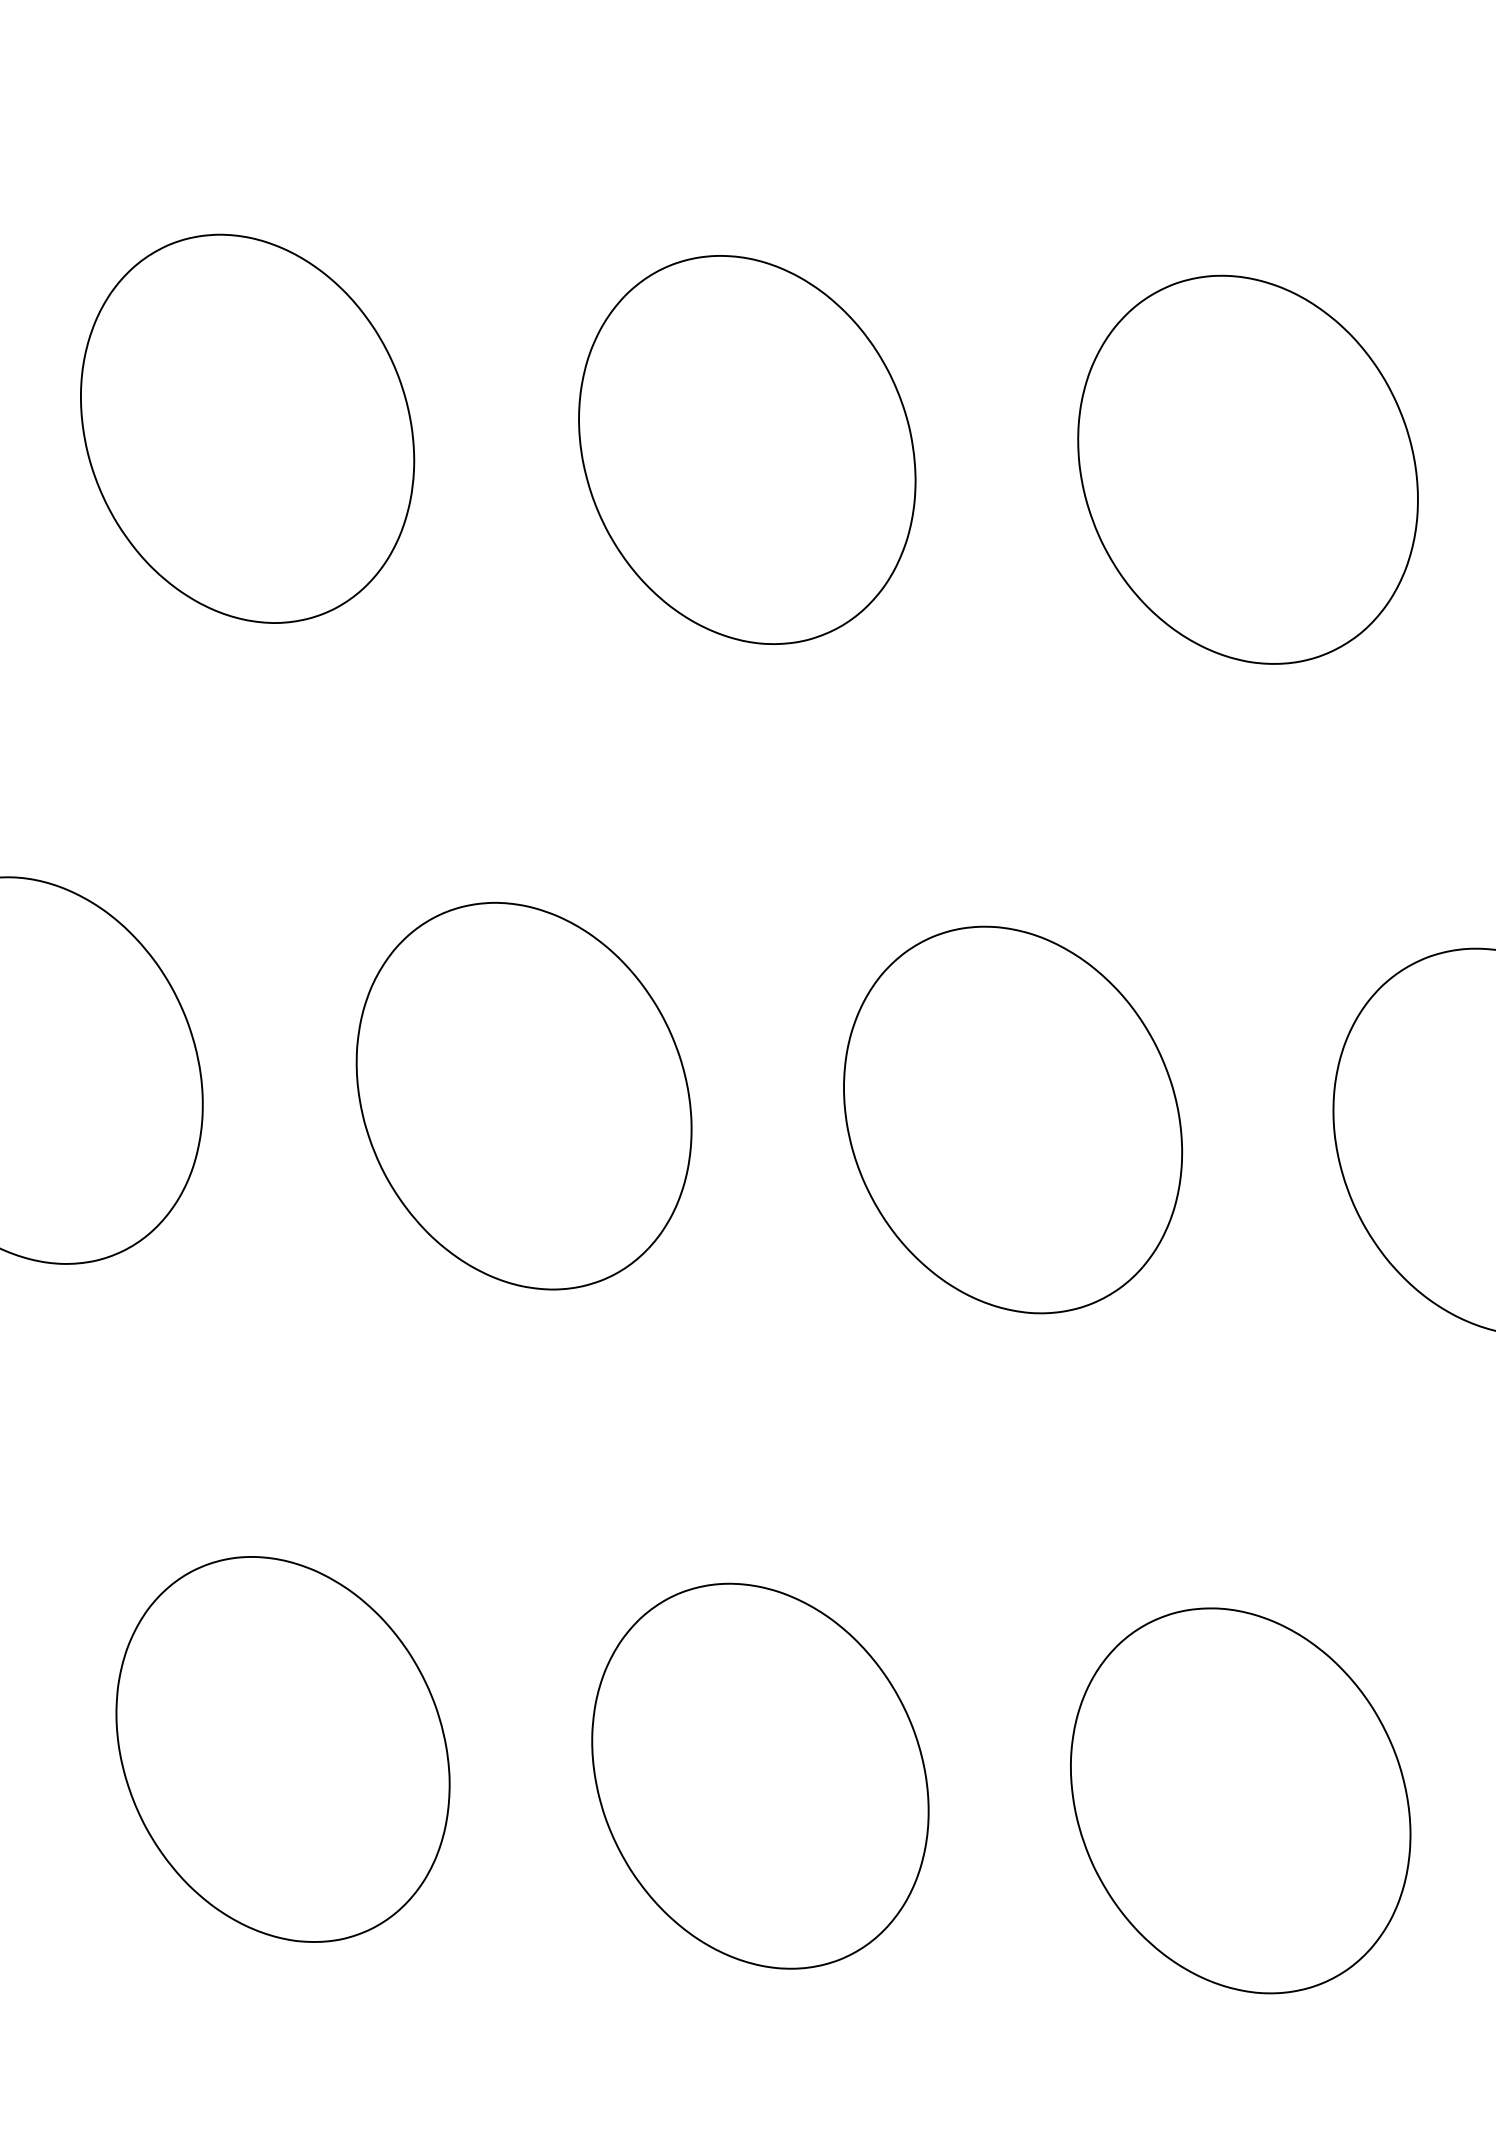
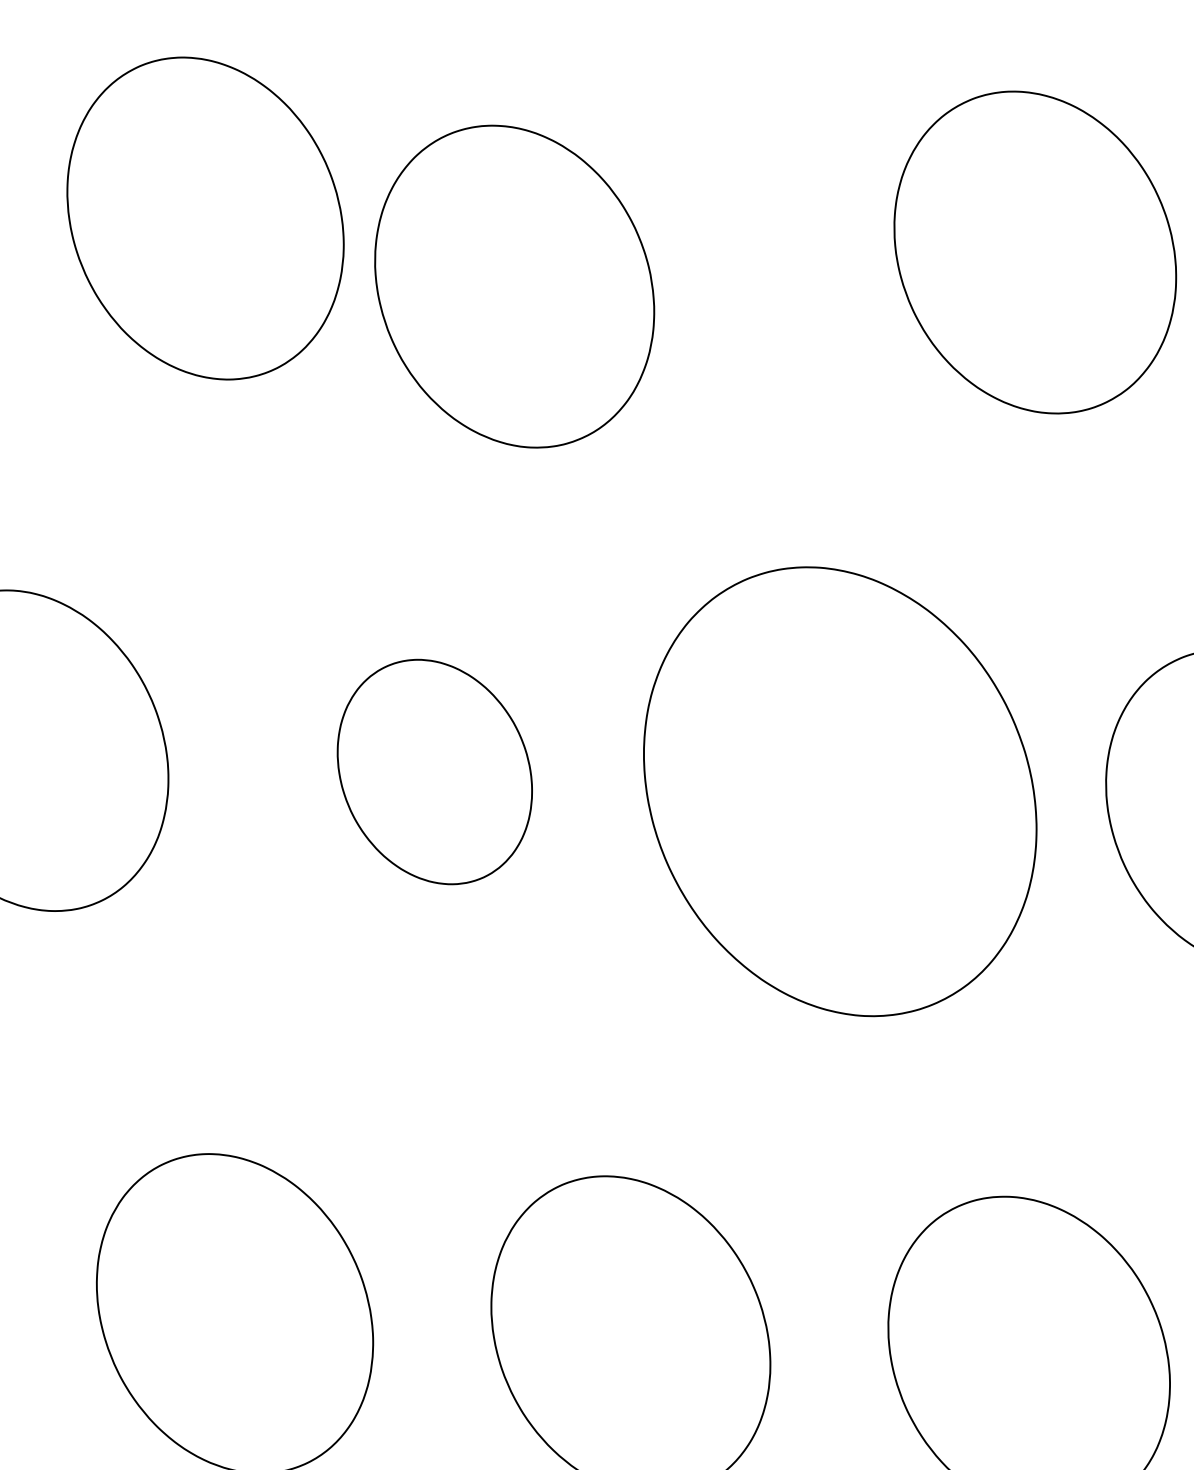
part: (747, 449) -> (514, 286), moved
part: (523, 1096) -> (434, 772), size x0.7
part: (1013, 1119) -> (840, 791), size x1.4

